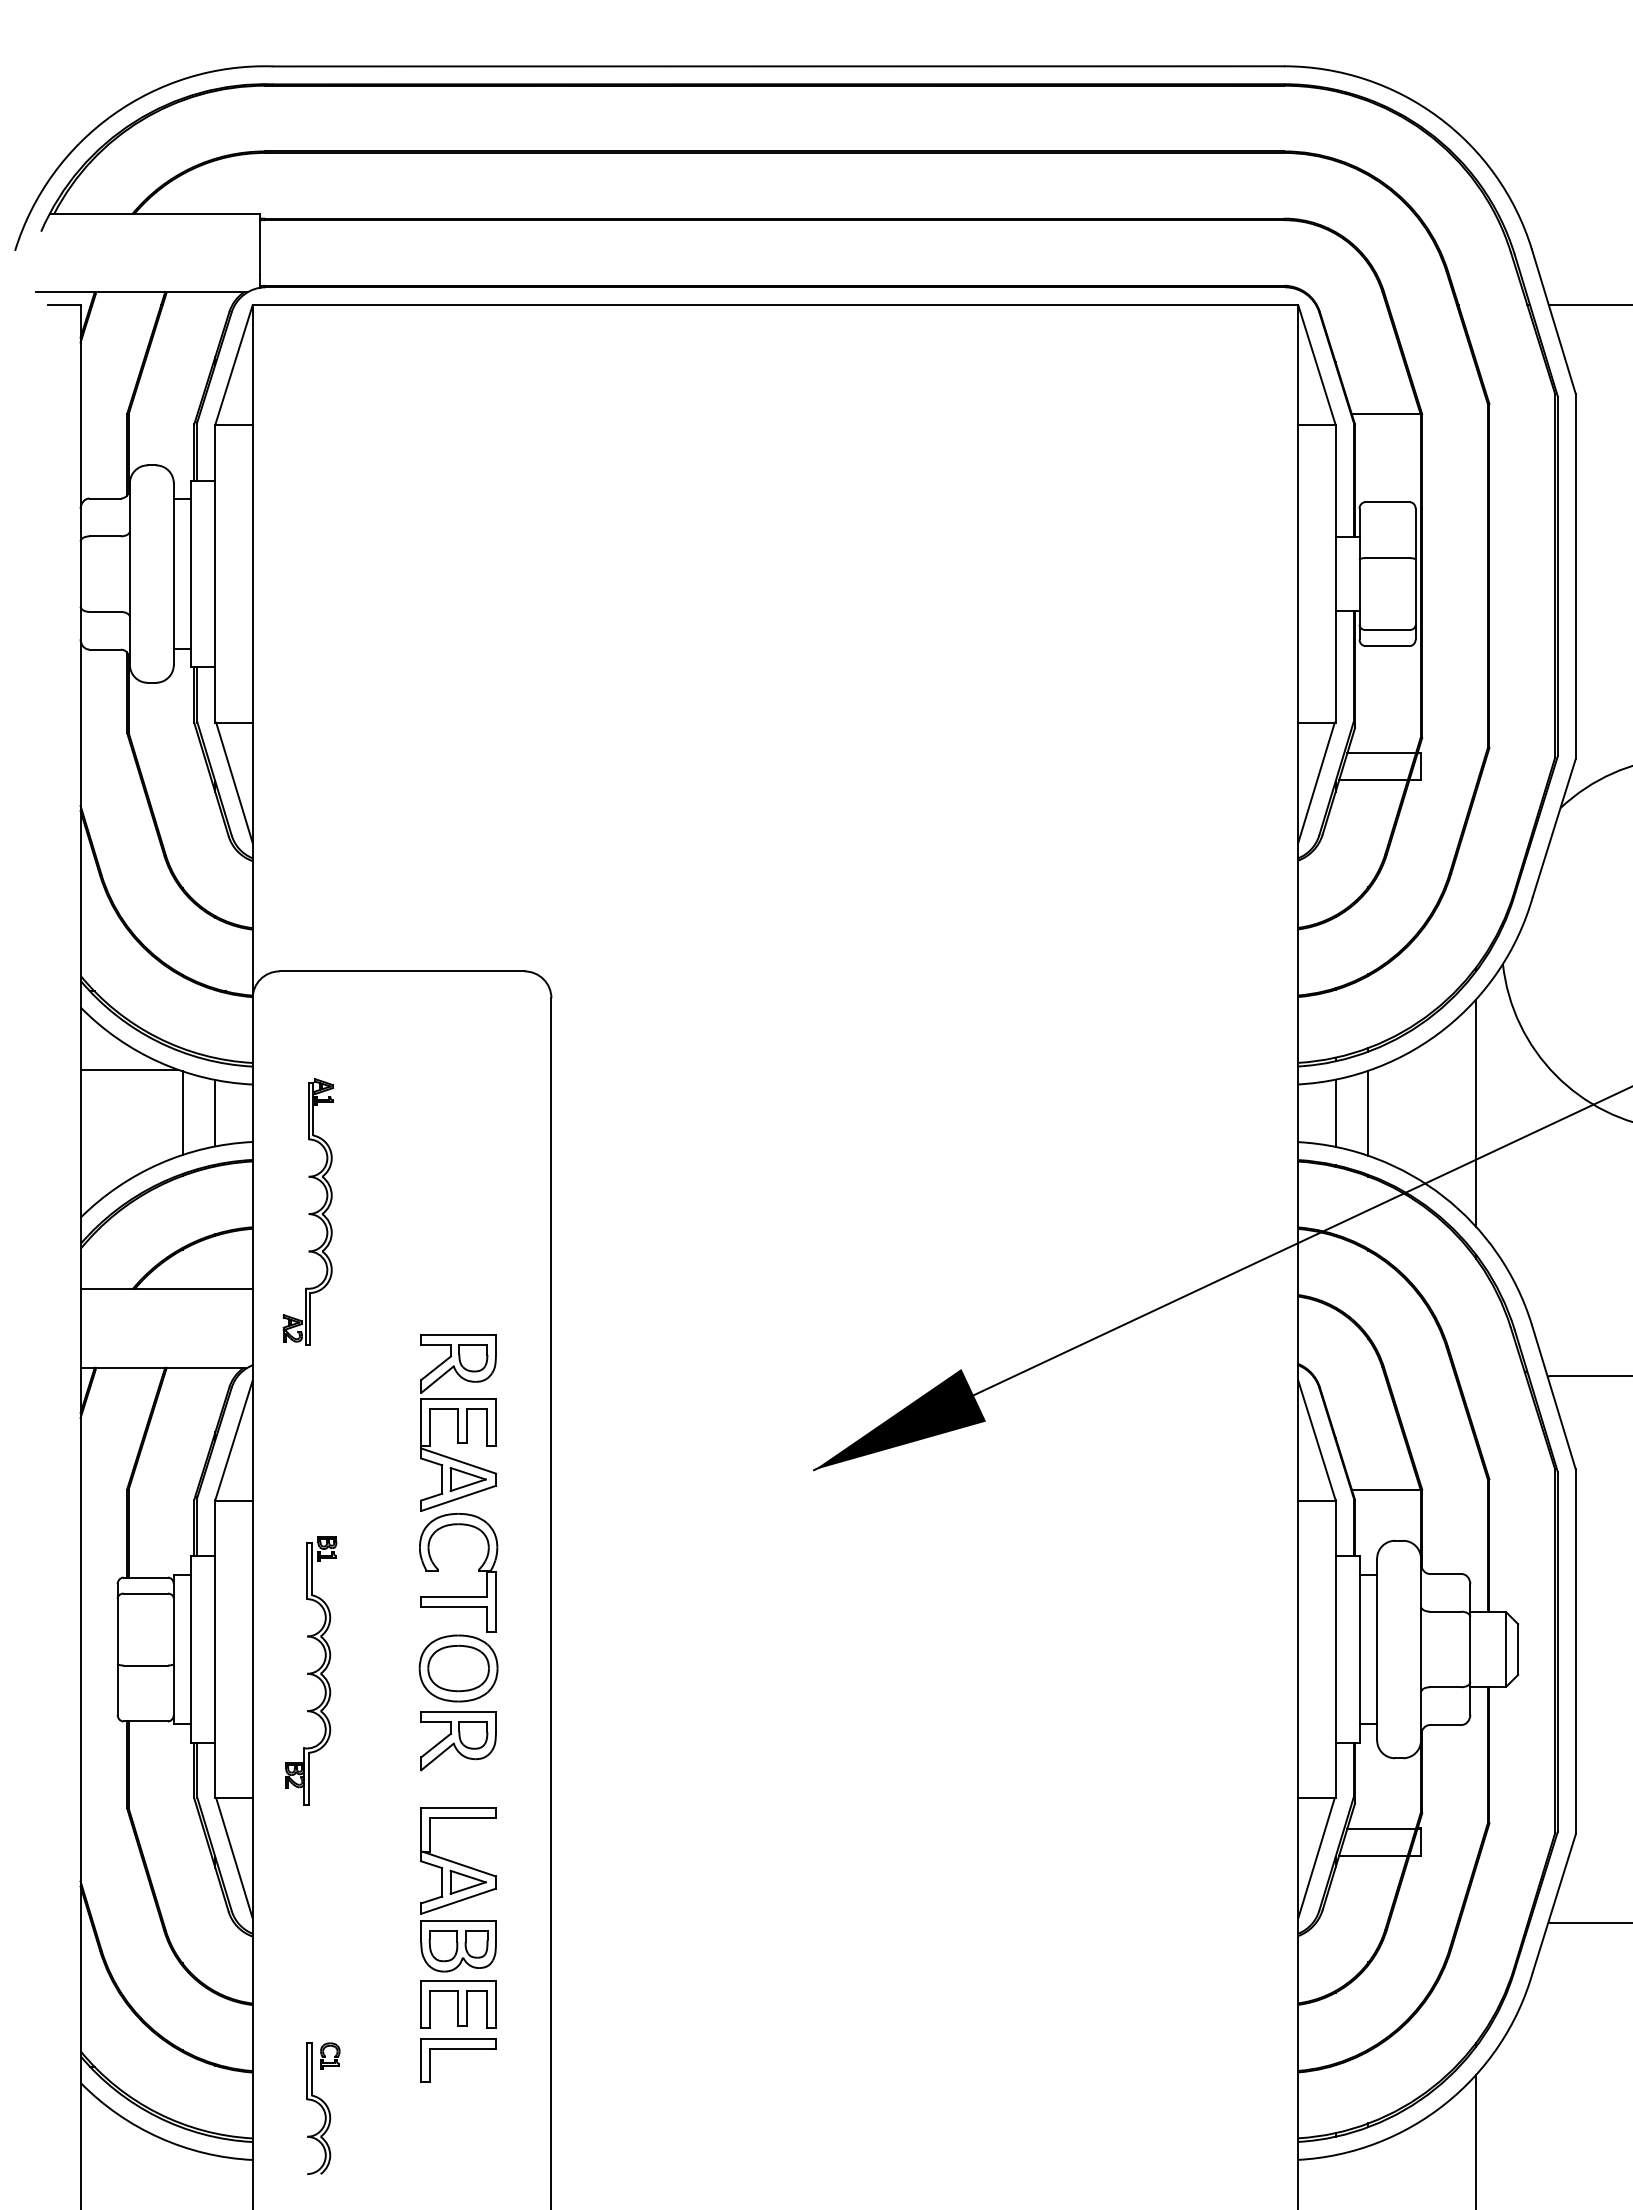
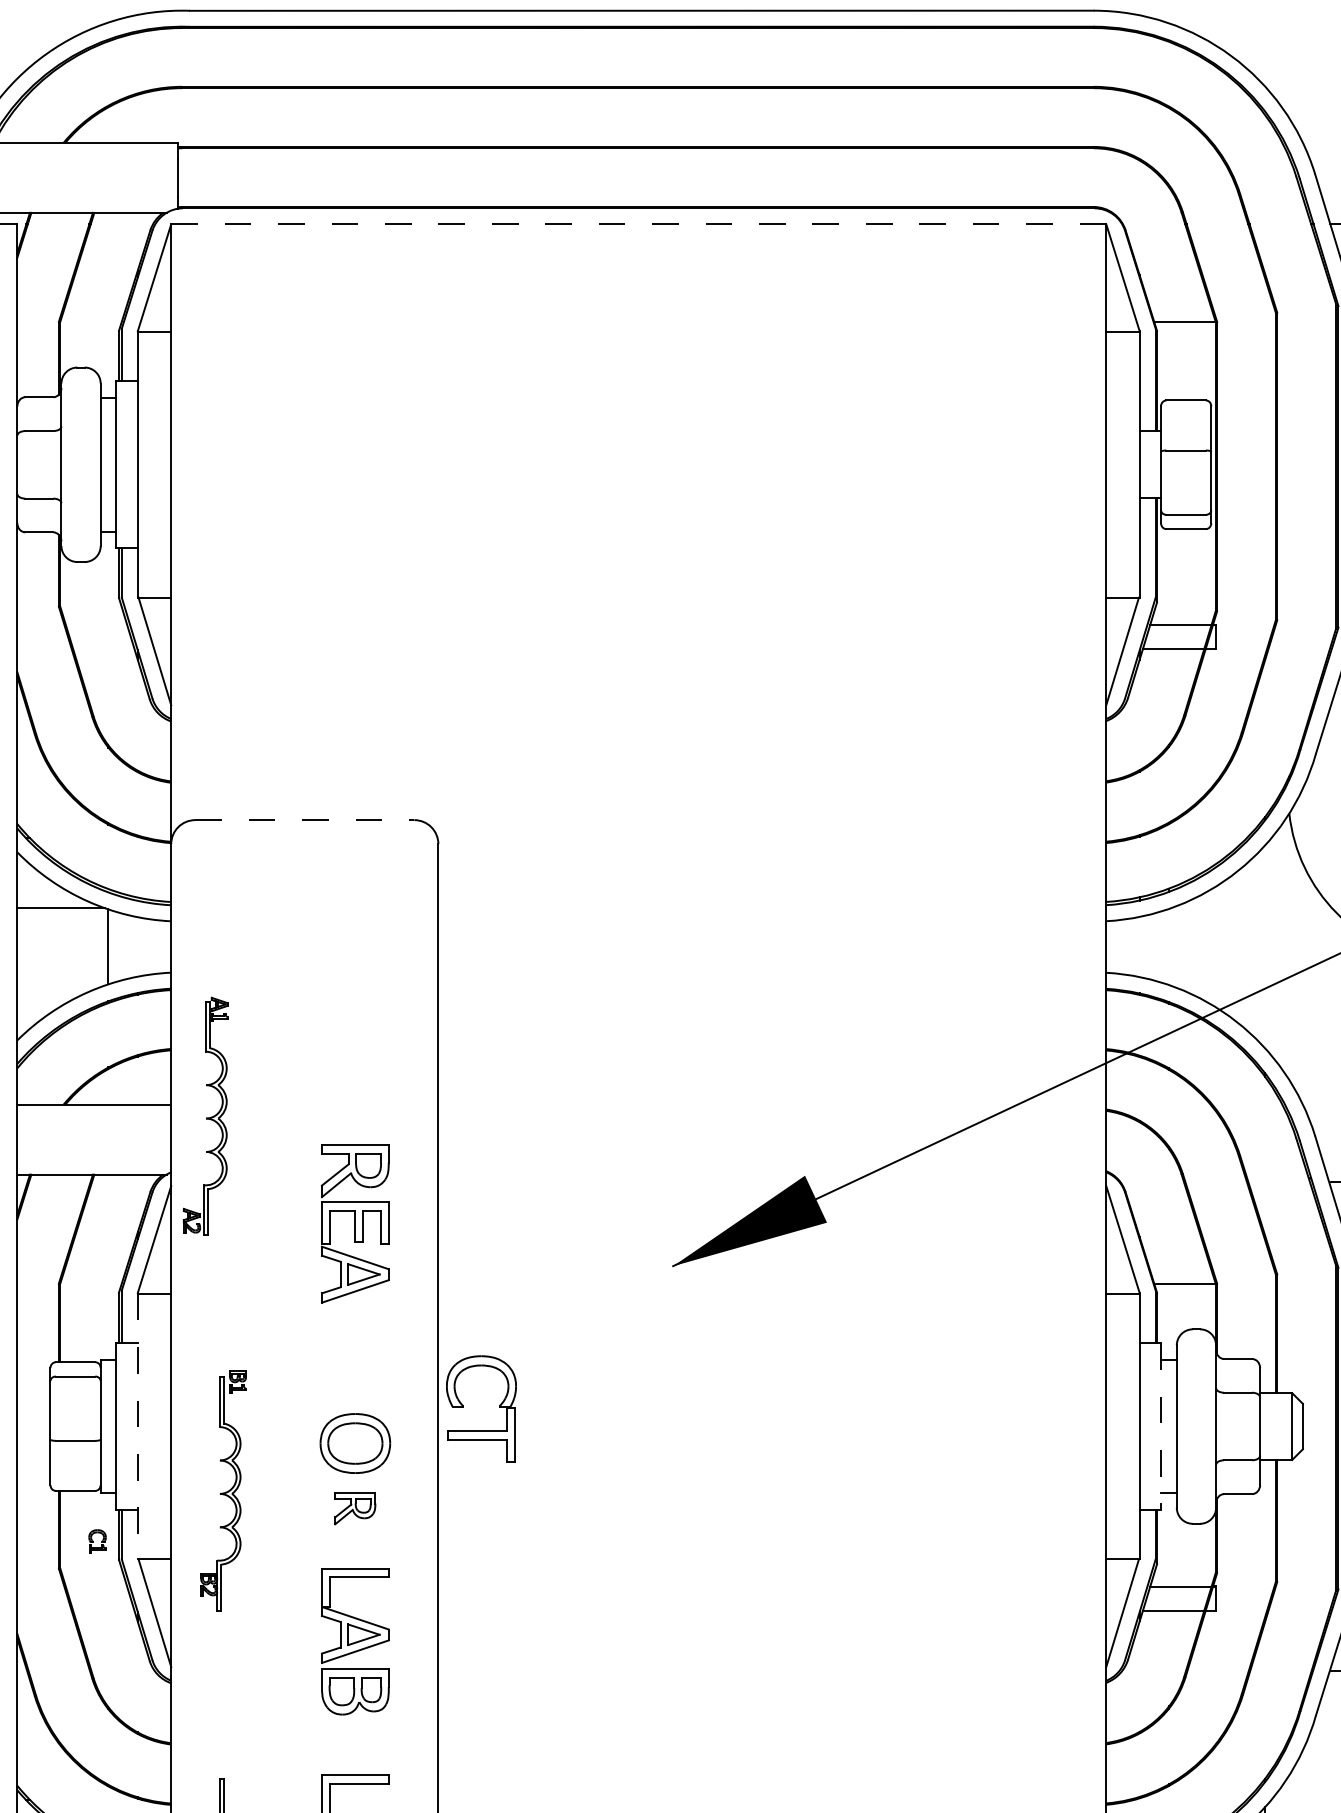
line: (775, 305) -> (638, 224), solid -> dashed
line: (402, 971) -> (305, 820), solid -> dashed
line: (1335, 1112) -> (1139, 946), removed
line: (1368, 1112) -> (1169, 946), removed
line: (1476, 1112) -> (1265, 946), removed
line: (215, 1113) -> (137, 947), removed
part: (307, 1211) -> (205, 1116), moved
part: (438, 1571) -> (463, 1407), moved
line: (215, 1649) -> (137, 1426), solid -> dashed
line: (1359, 1650) -> (1161, 1427), solid -> dashed
part: (311, 1670) -> (223, 1490), moved
part: (458, 1741) -> (355, 1508), size x0.6
part: (458, 2004) -> (355, 1744), removed
part: (330, 2055) -> (97, 1541), moved

